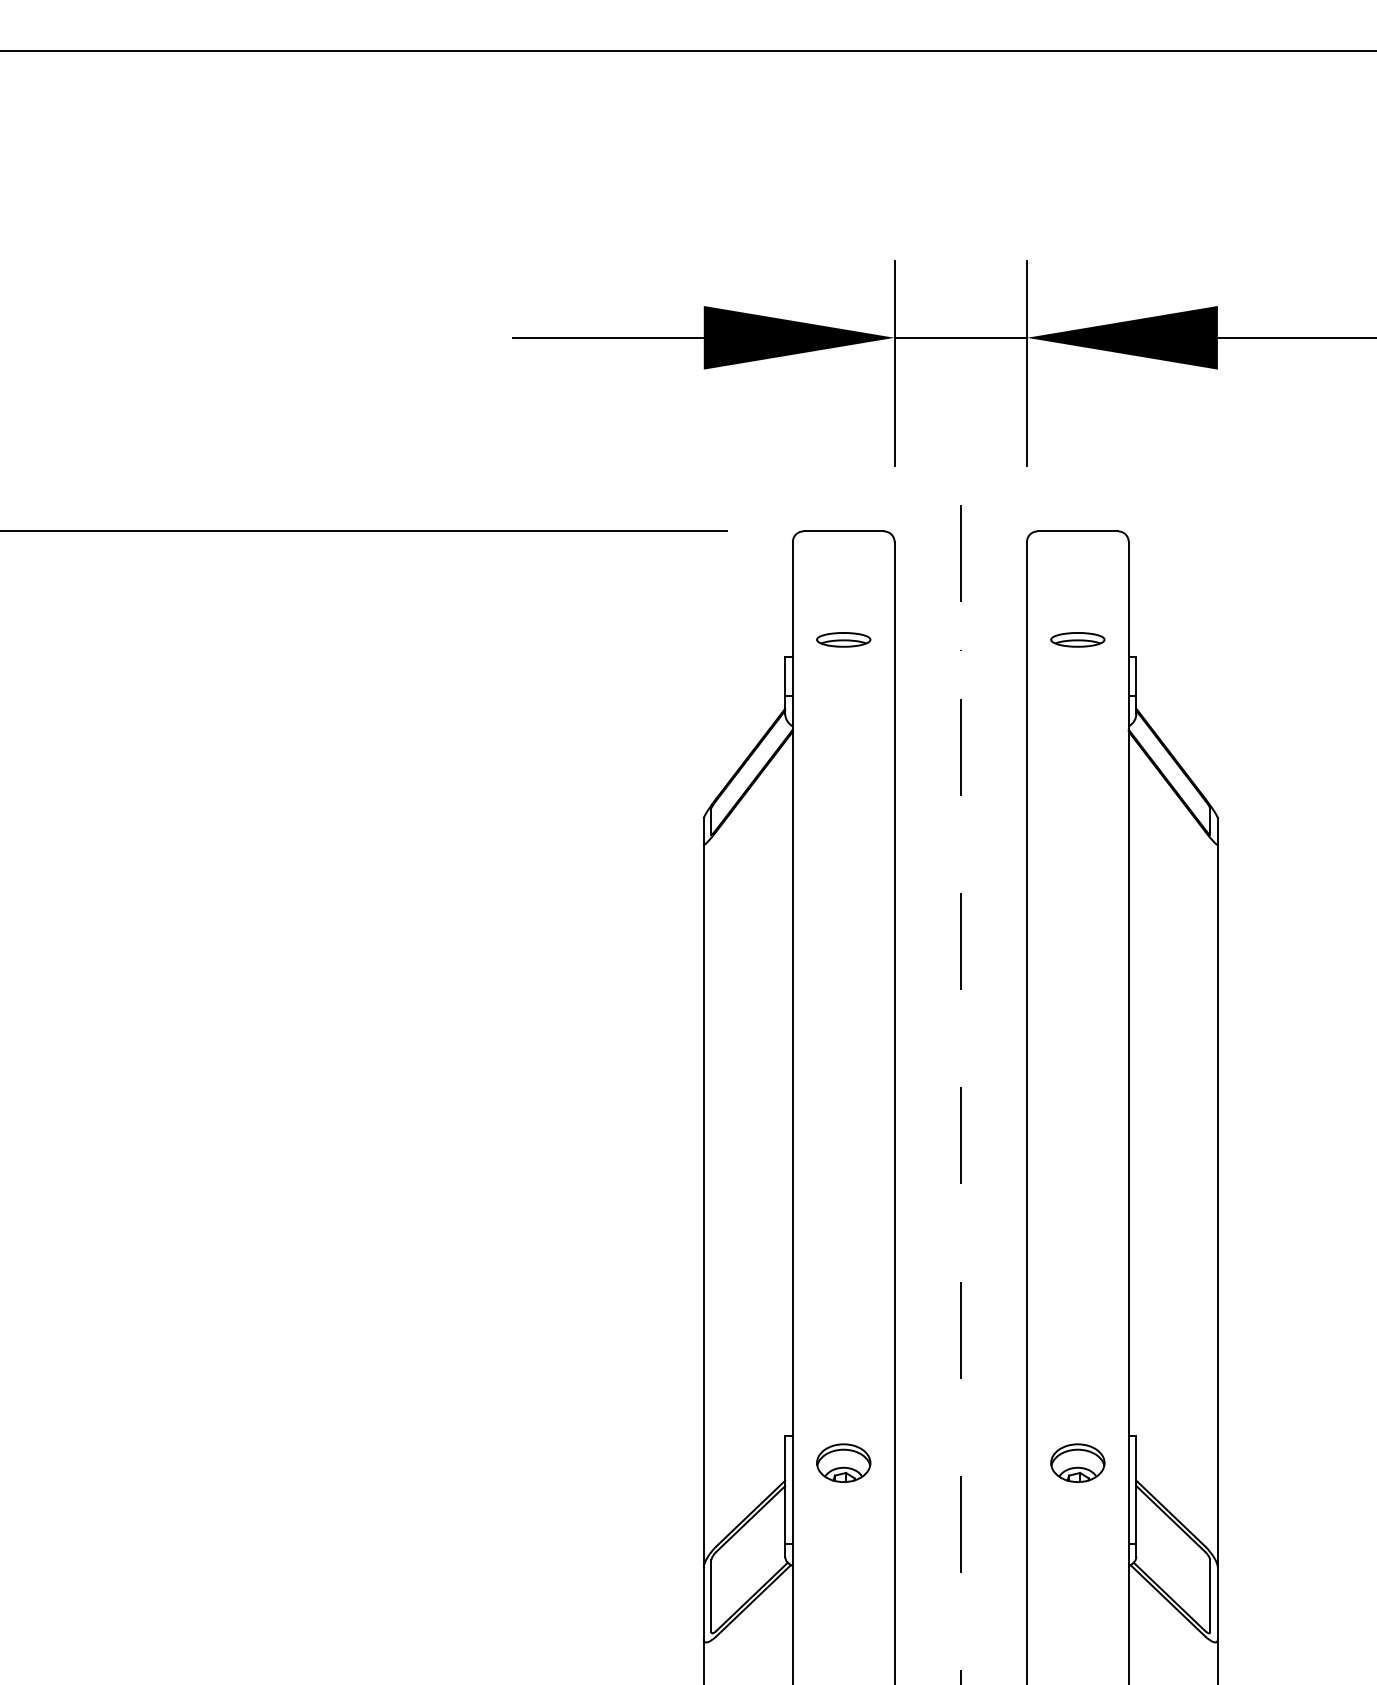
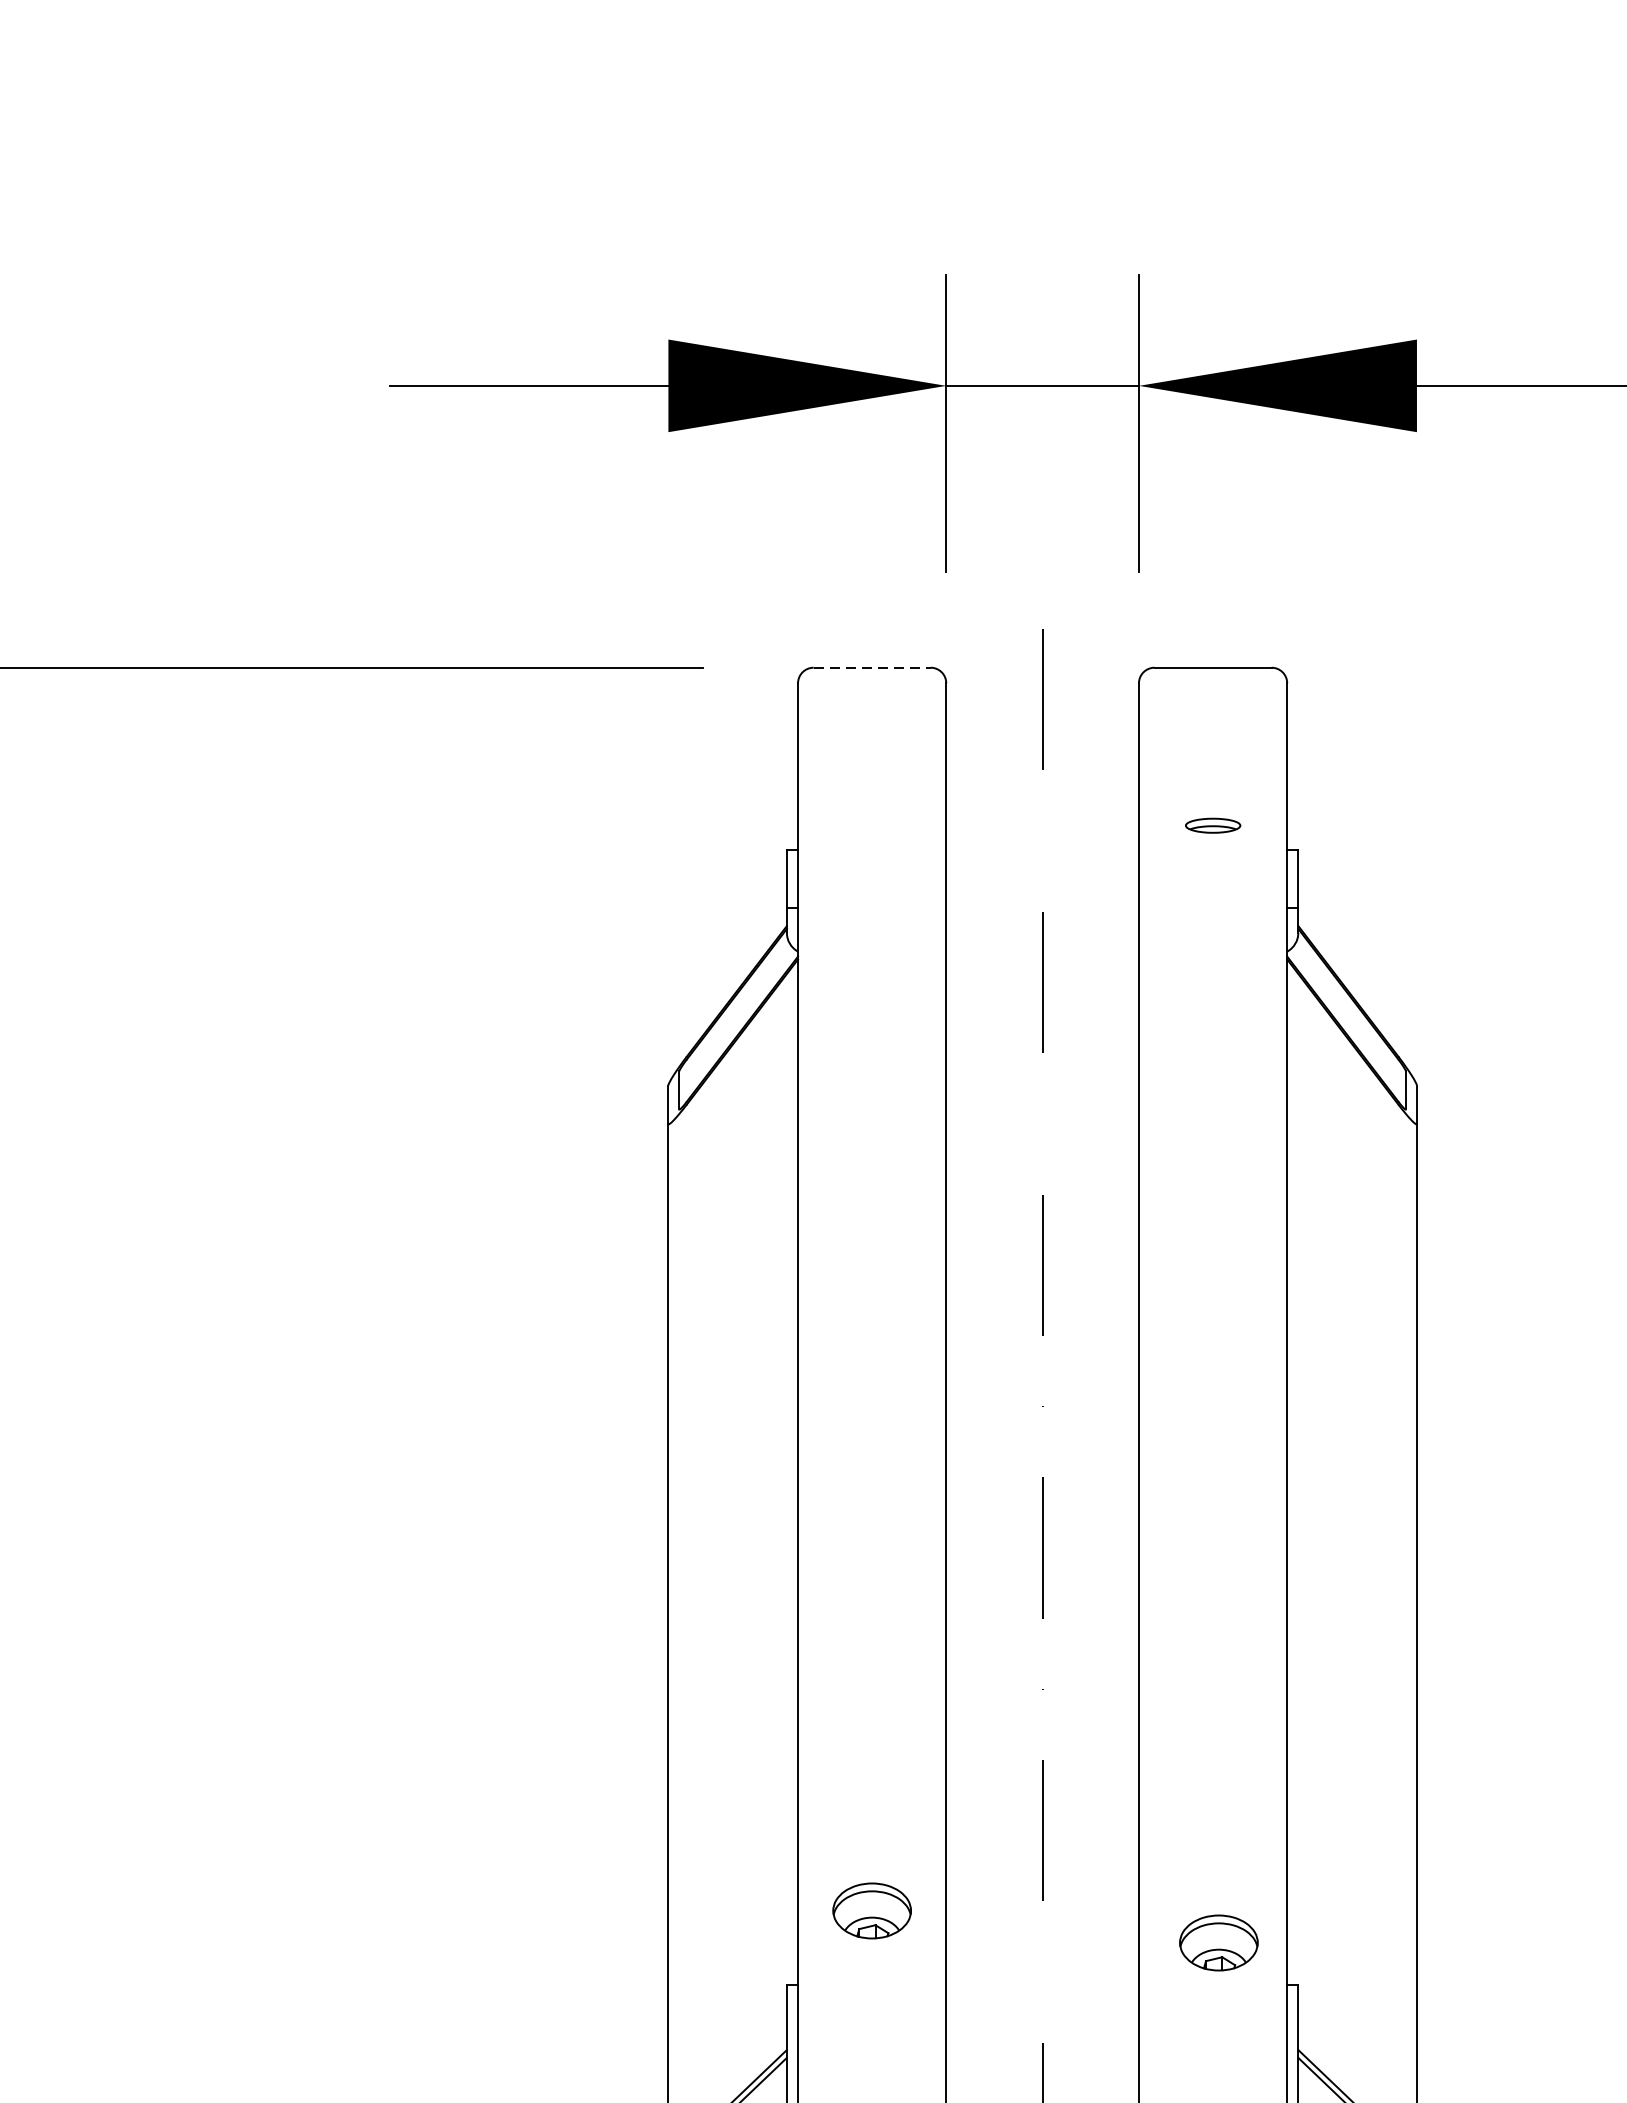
line: (844, 531) -> (873, 667), solid -> dashed
part: (843, 639) -> (871, 825), removed
part: (1077, 639) -> (1212, 825), size x0.7
part: (843, 1462) -> (871, 1909), moved
part: (1077, 1462) -> (1218, 1941), moved

